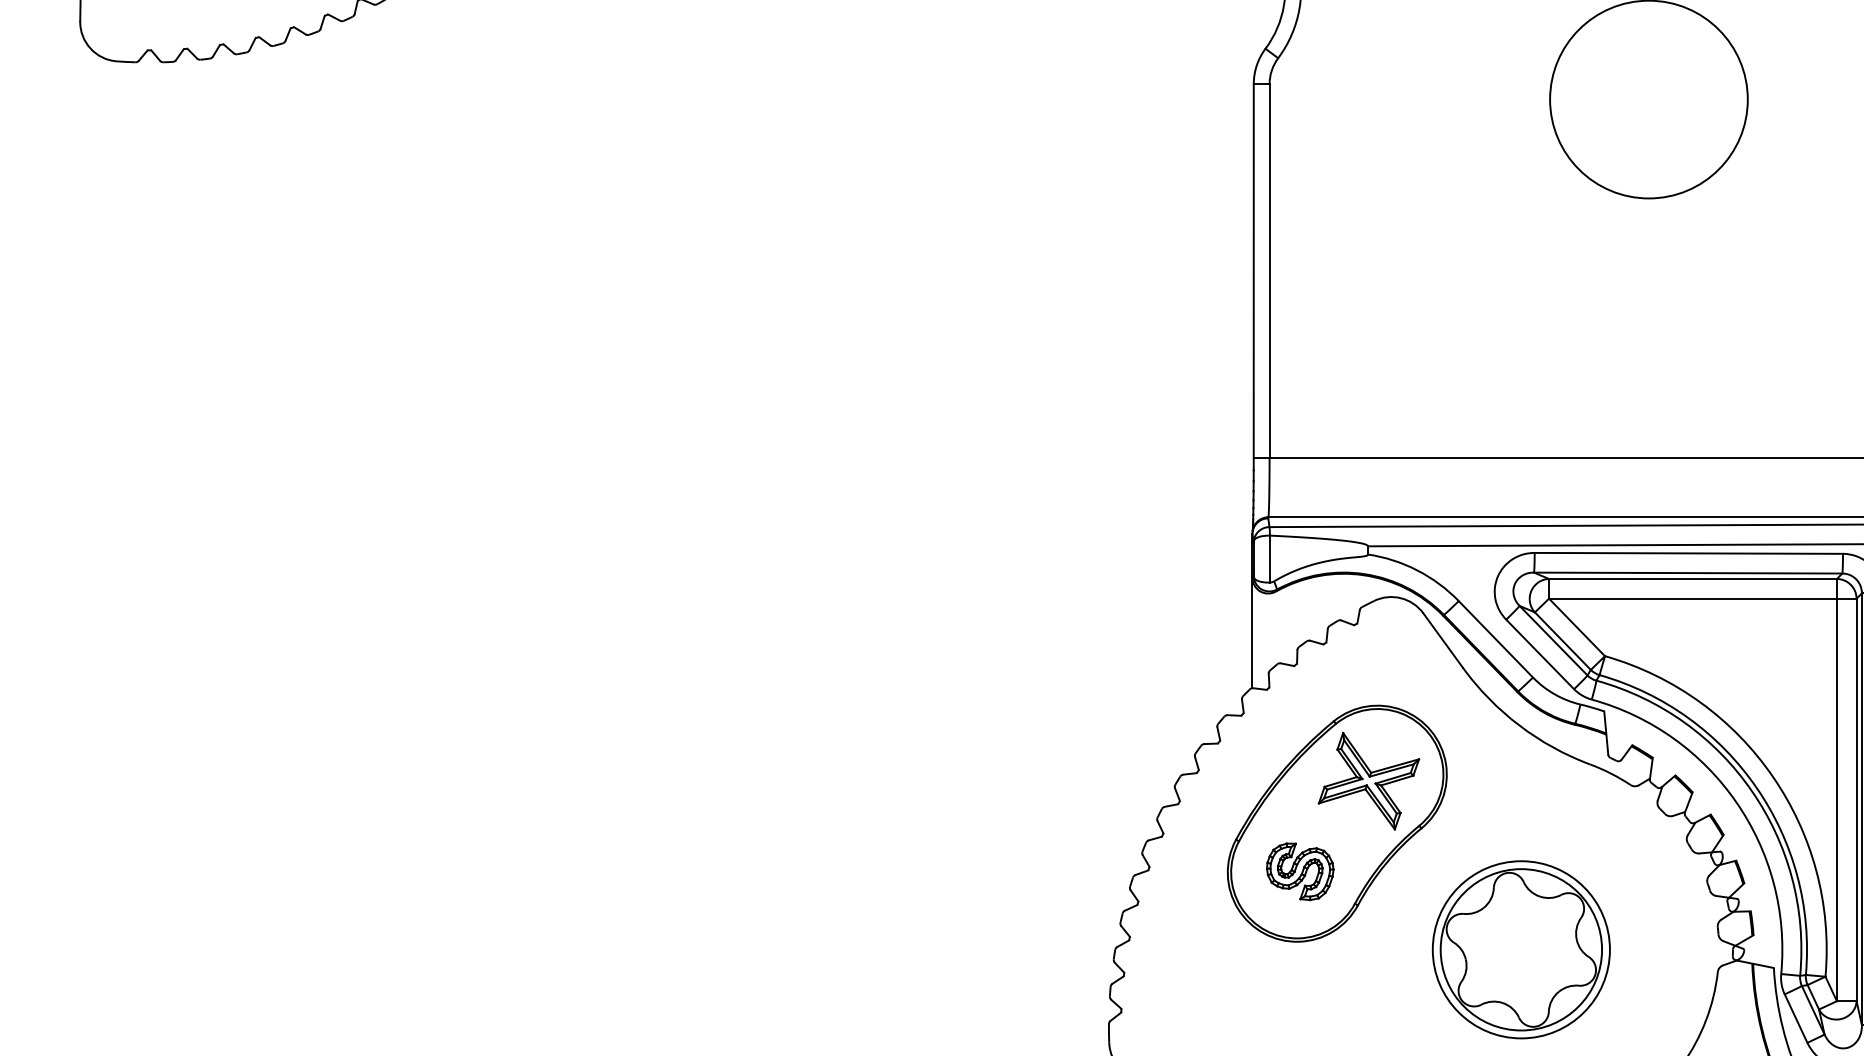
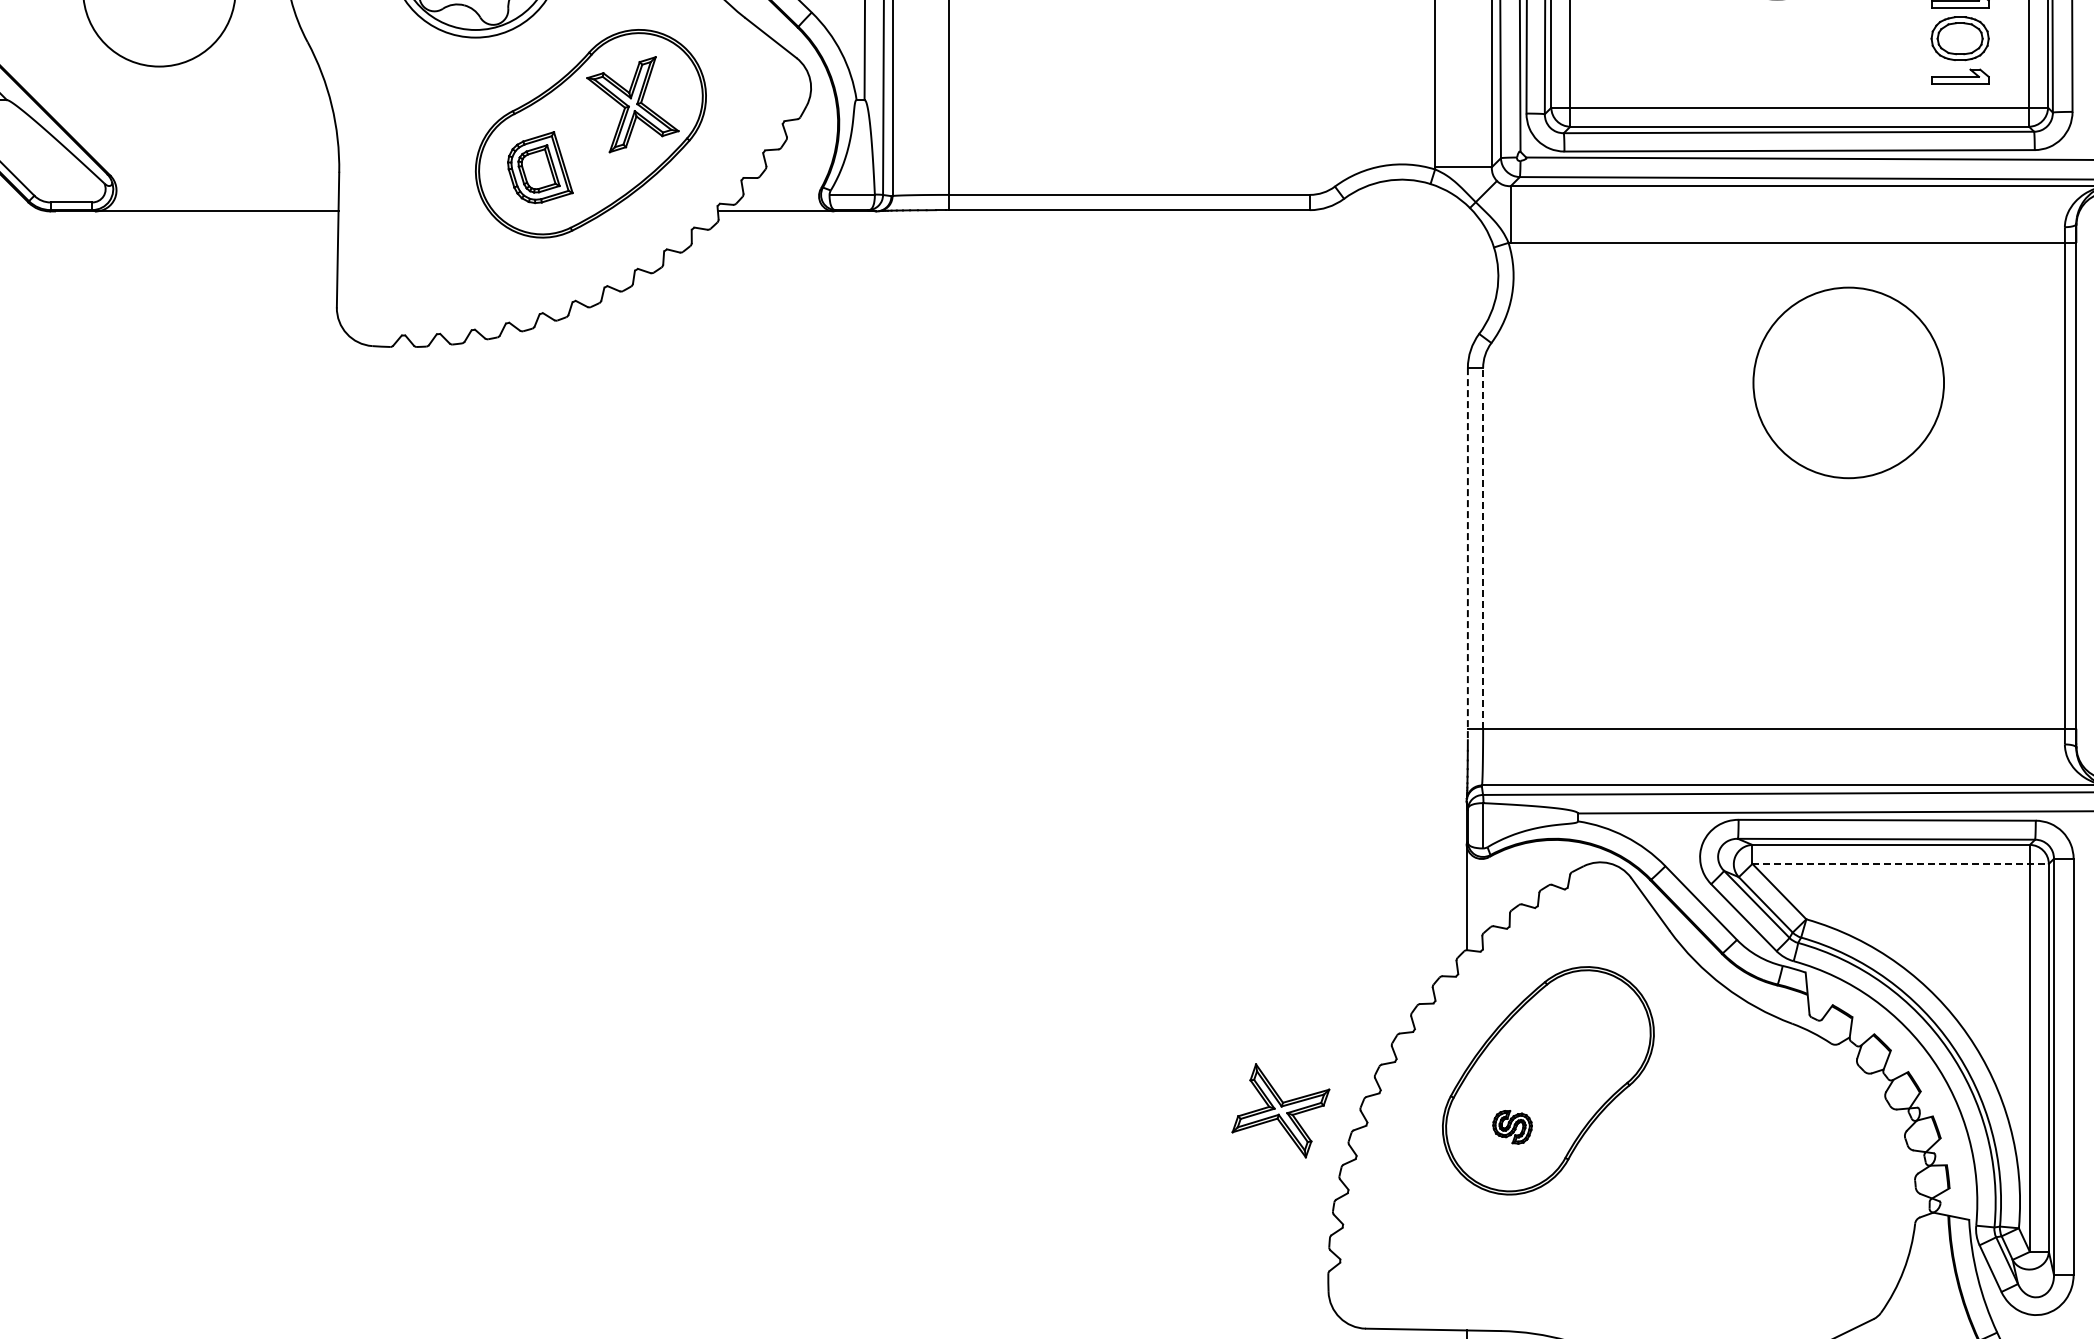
line: (1269, 270) -> (1483, 547), solid -> dashed
line: (1253, 277) -> (1467, 554), solid -> dashed
line: (1703, 598) -> (1901, 863), solid -> dashed
part: (1368, 780) -> (1280, 1110), moved
part: (1300, 872) -> (1512, 1127), size x0.6
part: (1521, 949) -> (1725, 1202), removed

